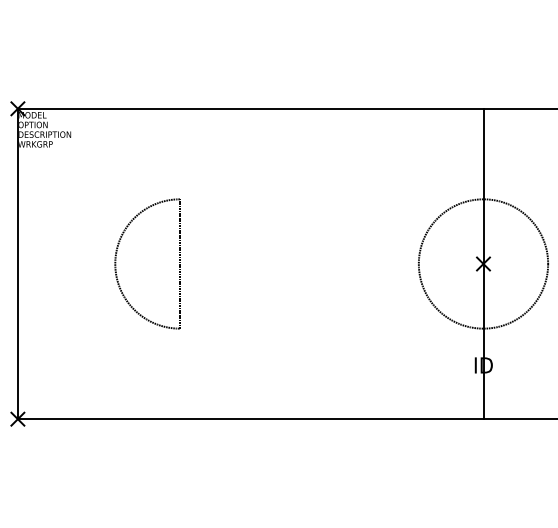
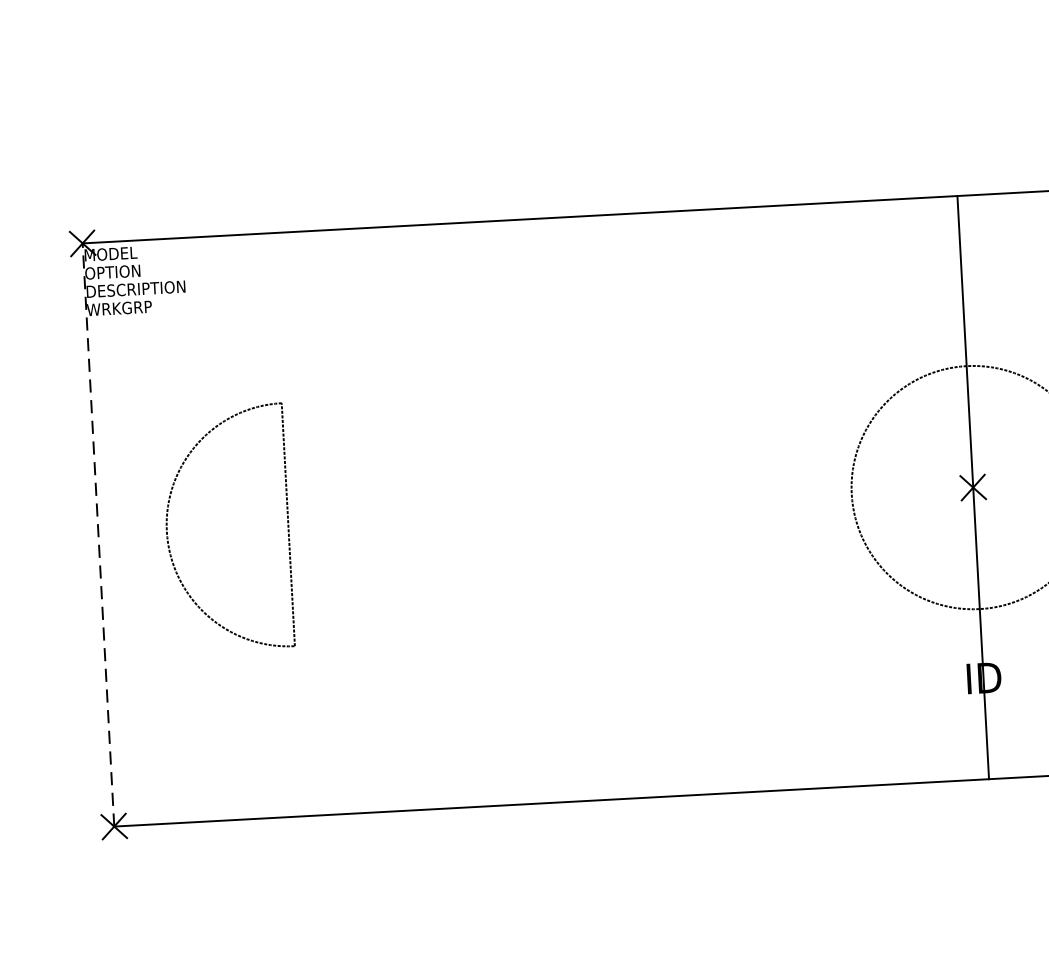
line: (17, 263) -> (97, 534), solid -> dashed
part: (116, 263) -> (169, 530), moved

